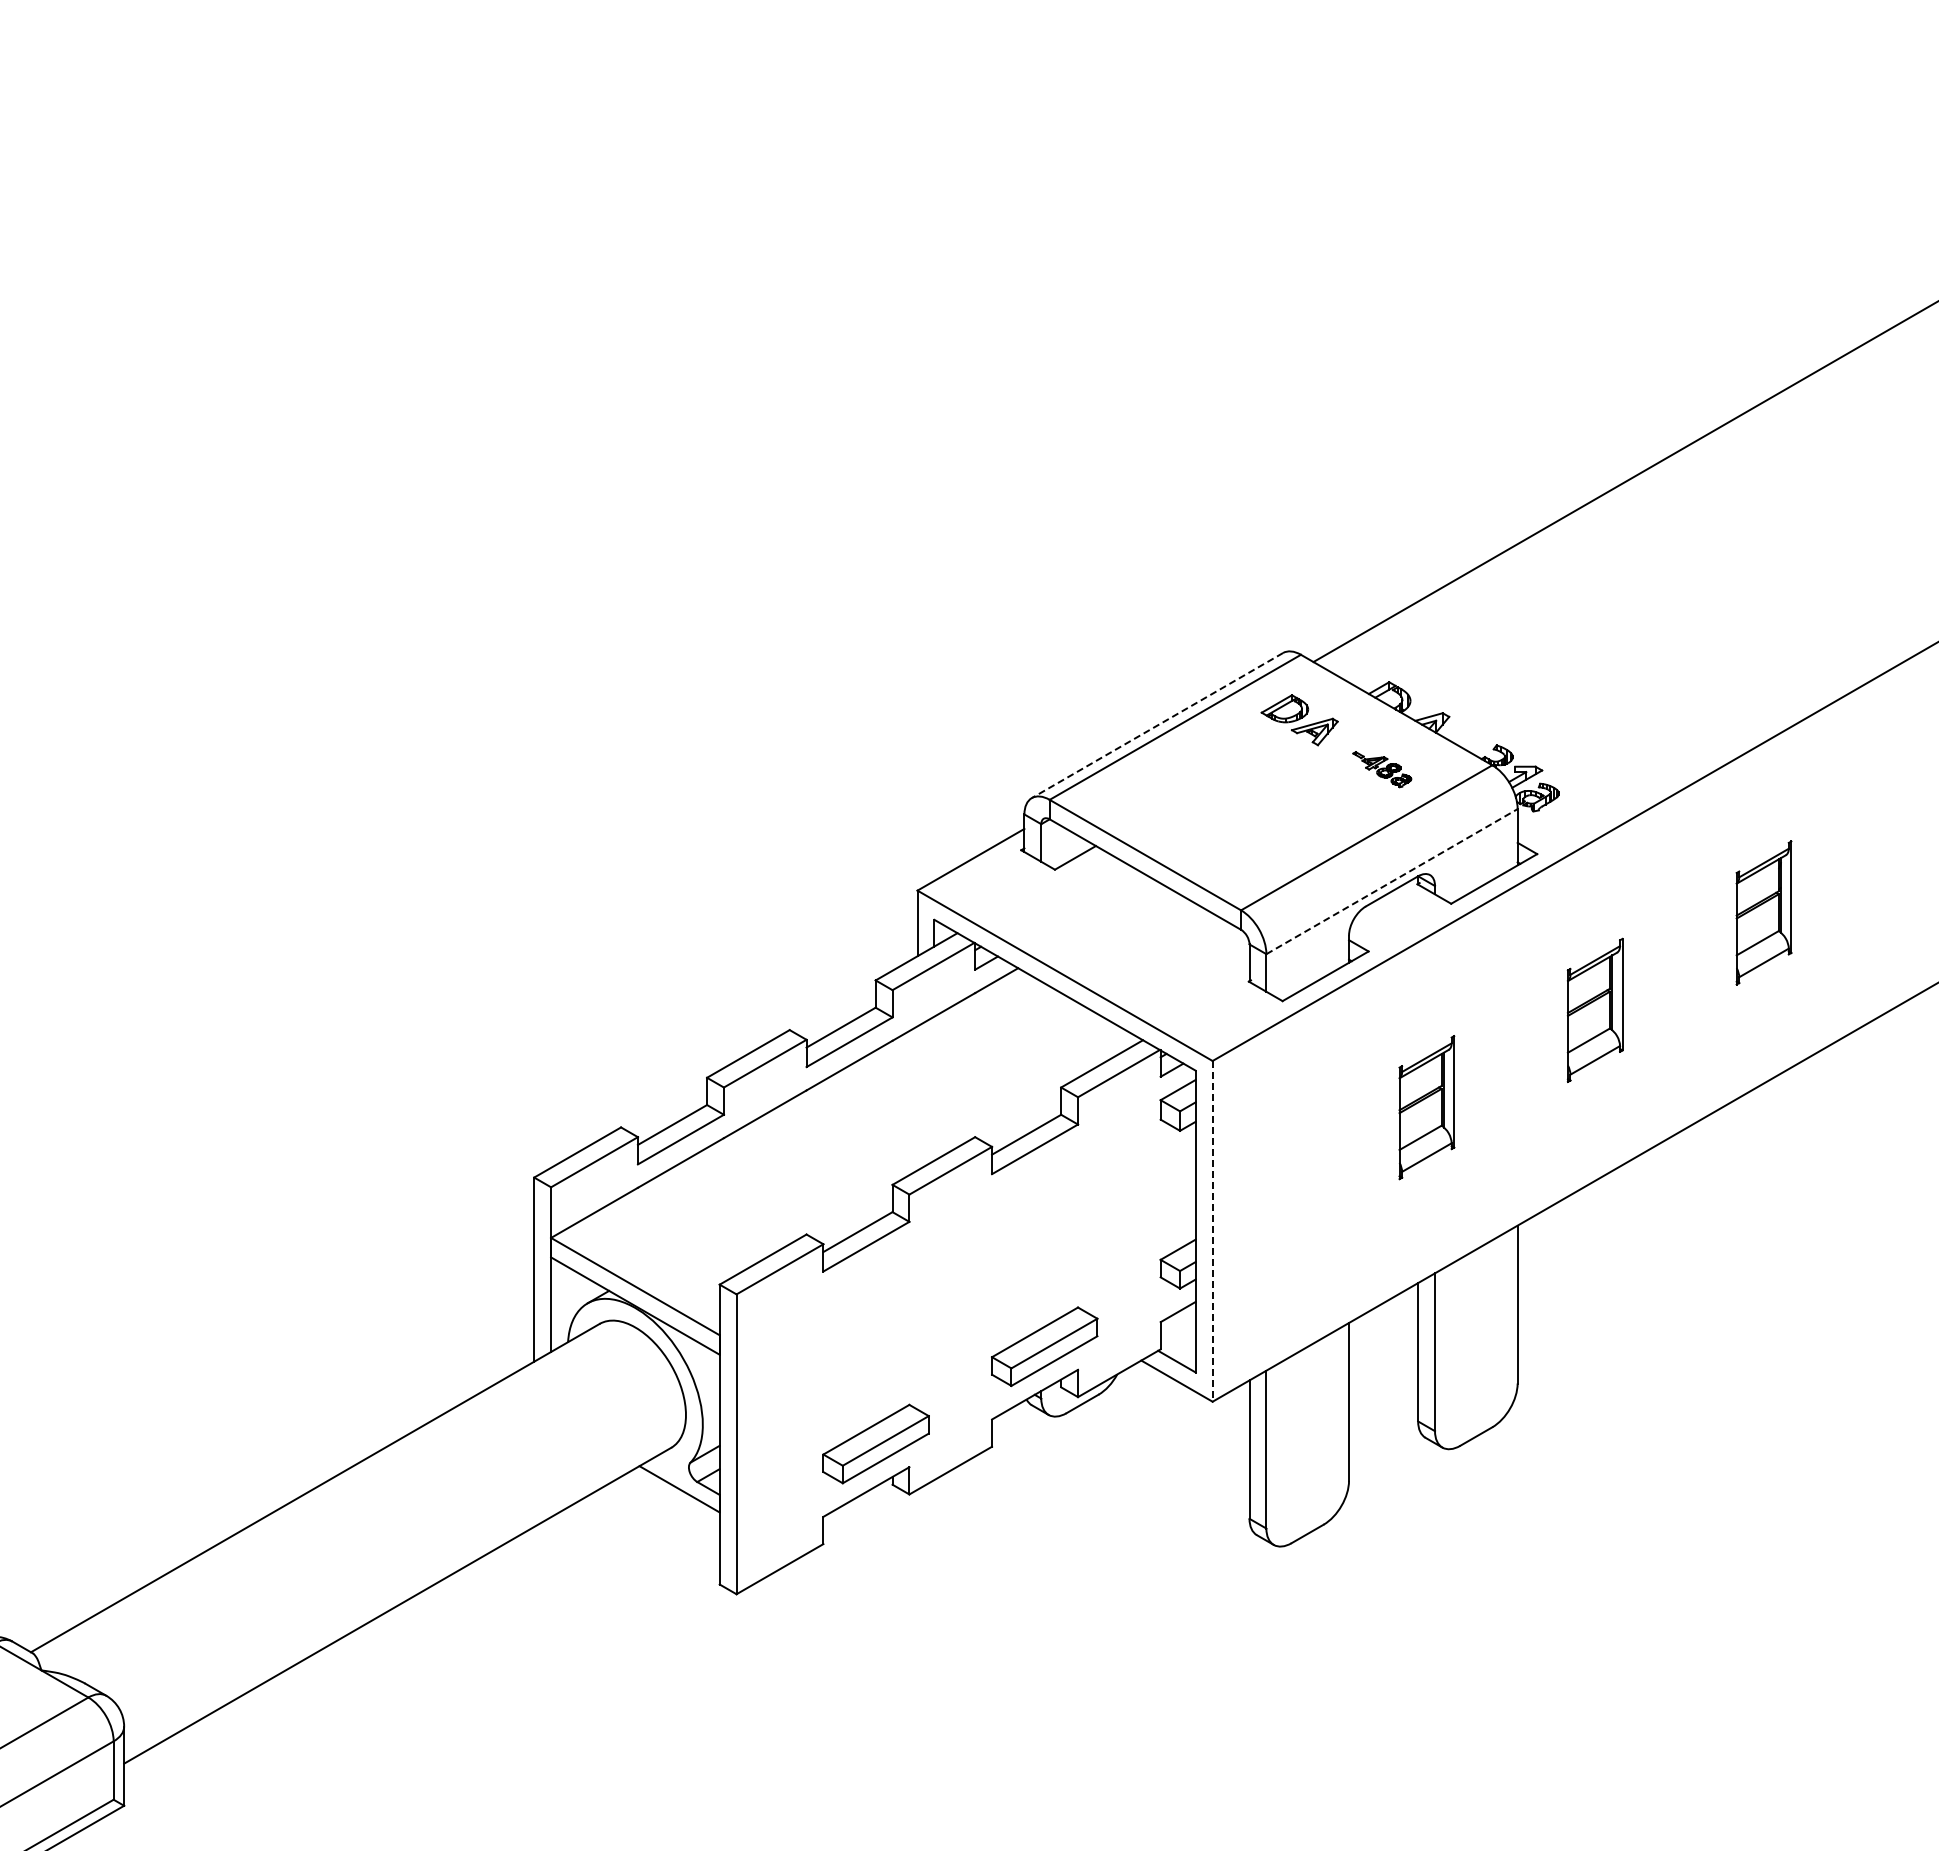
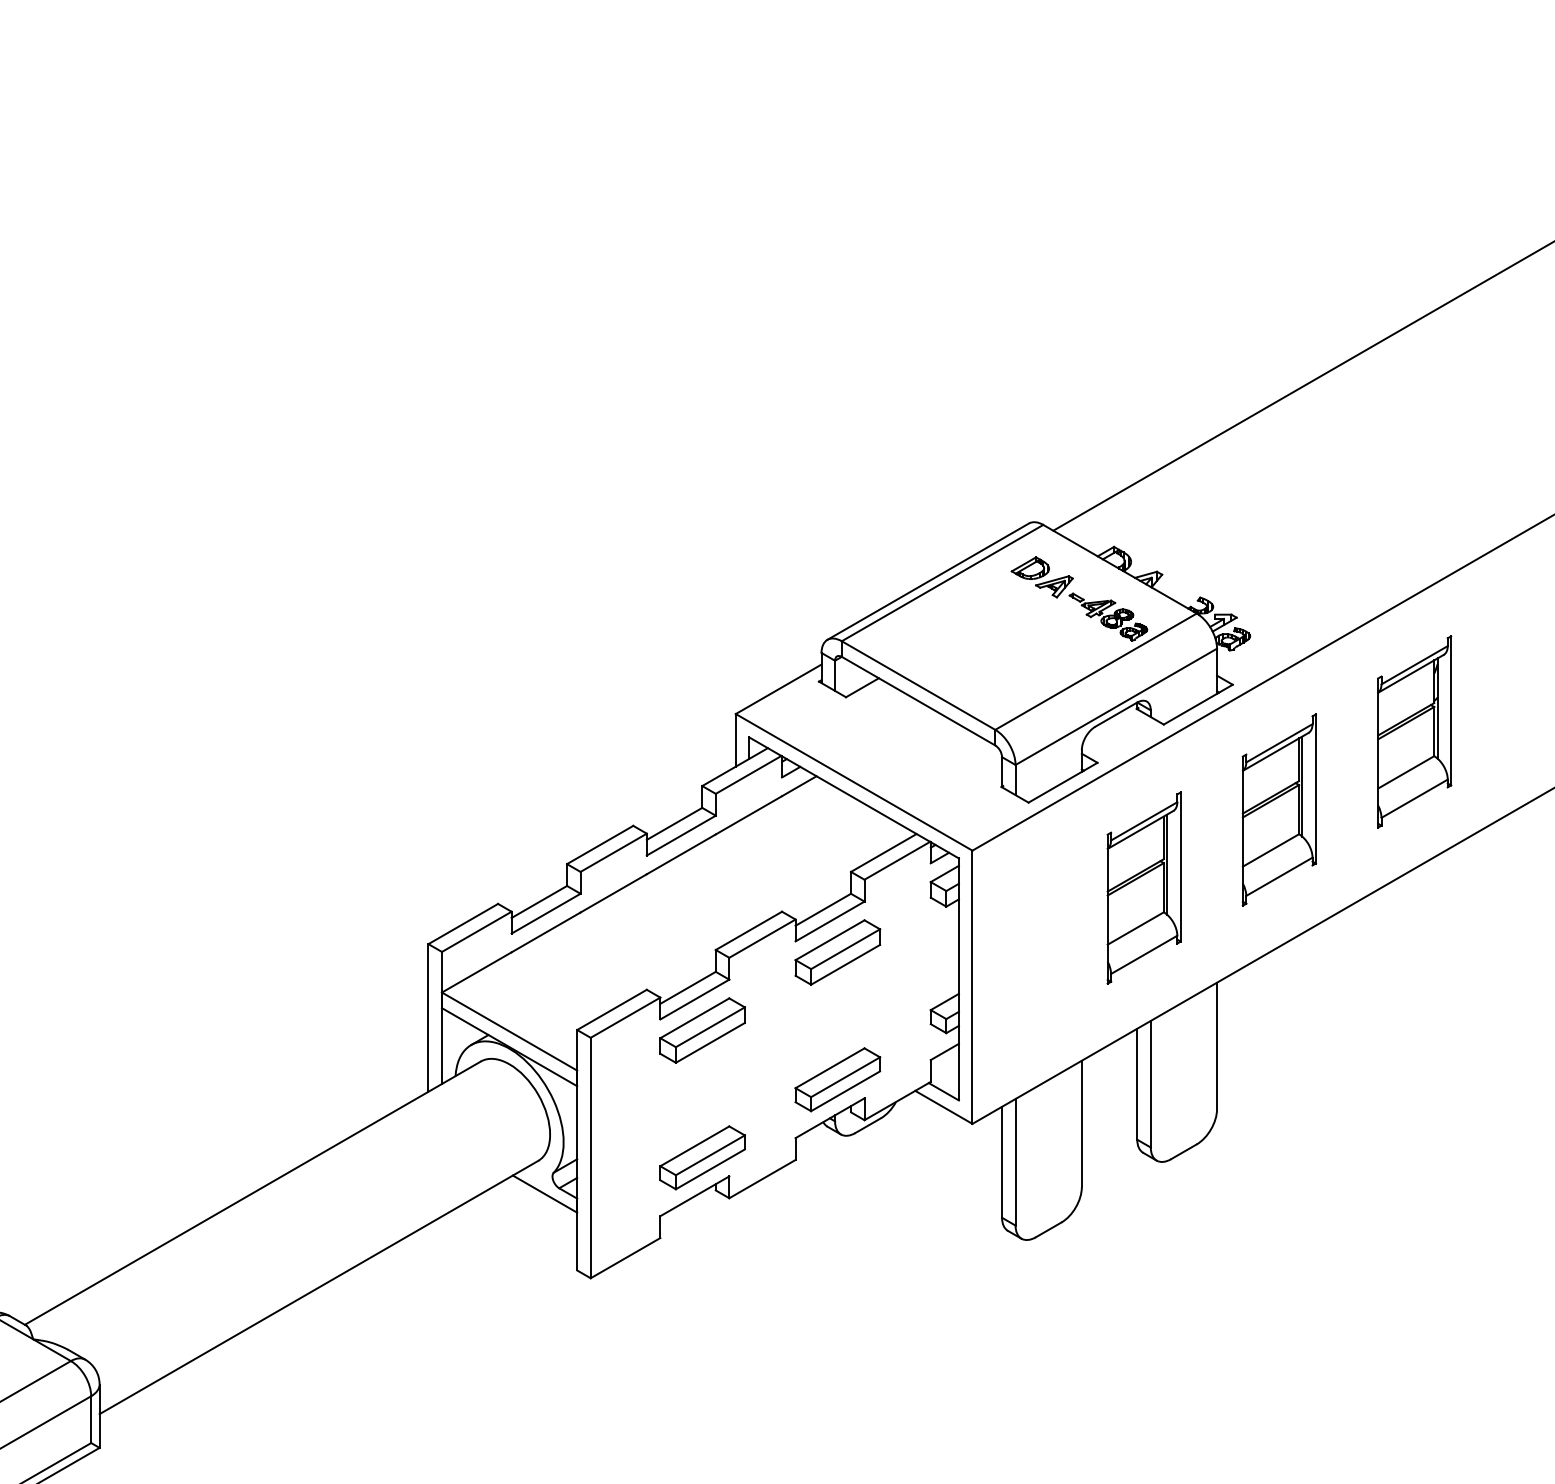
line: (1157, 725) -> (928, 581), dashed -> solid
part: (1382, 769) -> (1108, 616), size x1.67
line: (1392, 881) -> (1116, 706), dashed -> solid
part: (1763, 912) -> (1414, 731), size x1.67
part: (1594, 1010) -> (1278, 810), size x1.67
part: (1426, 1107) -> (1143, 887), size x1.67
part: (1044, 1187) -> (837, 952), added
line: (1212, 1231) -> (972, 987), dashed -> solid
part: (875, 1285) -> (702, 1030), added

